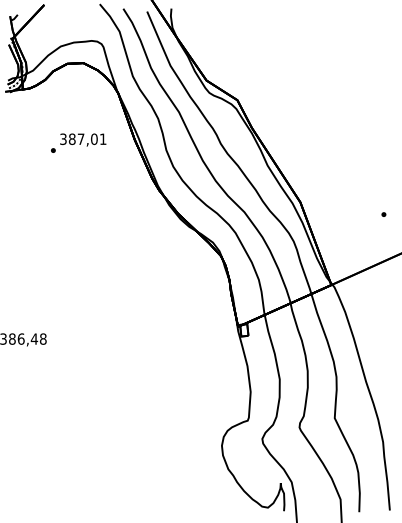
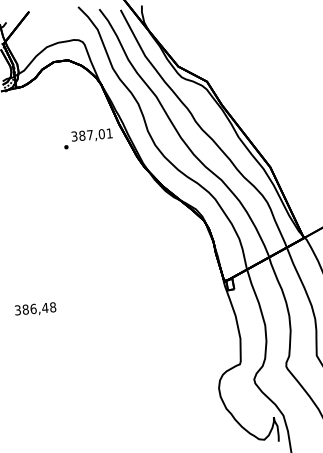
text: (78, 142) -> (88, 138), moved

